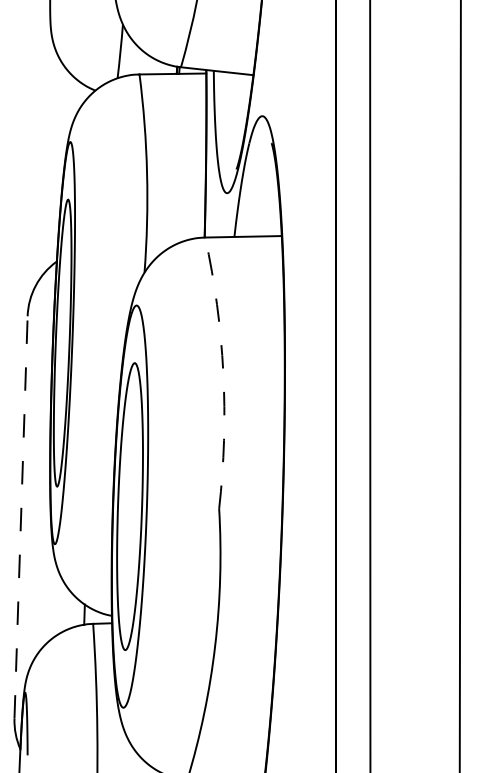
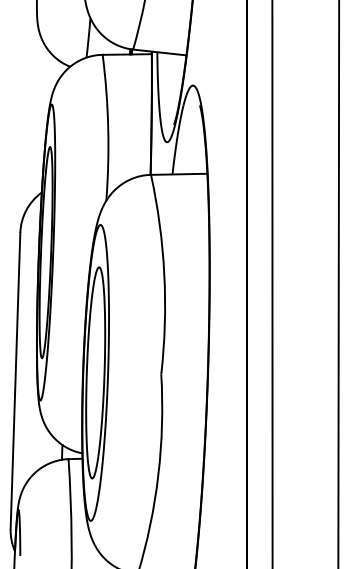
arc: (223, 372) -> (164, 274), dashed -> solid
line: (21, 516) -> (15, 380), dashed -> solid

